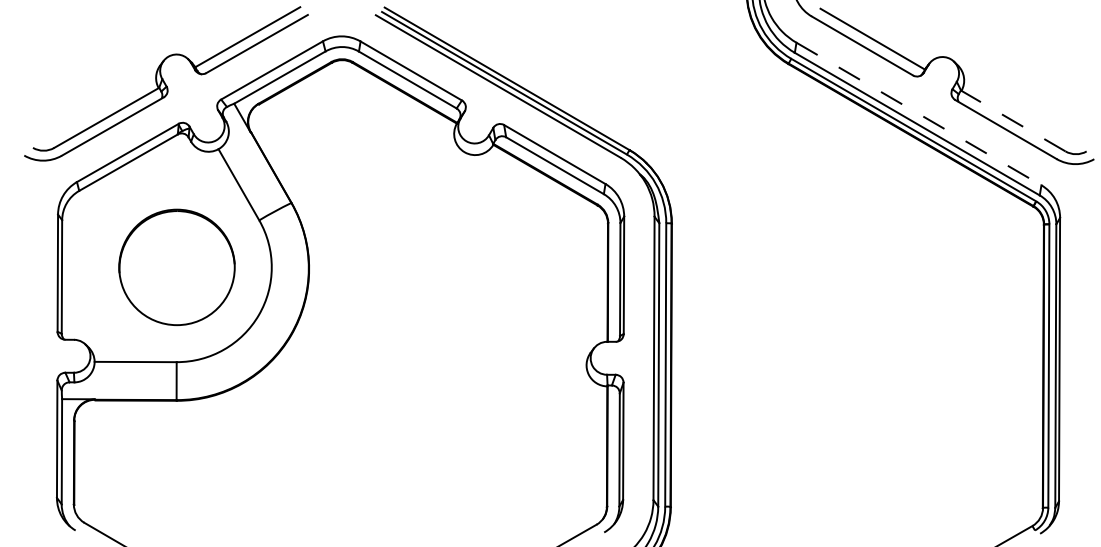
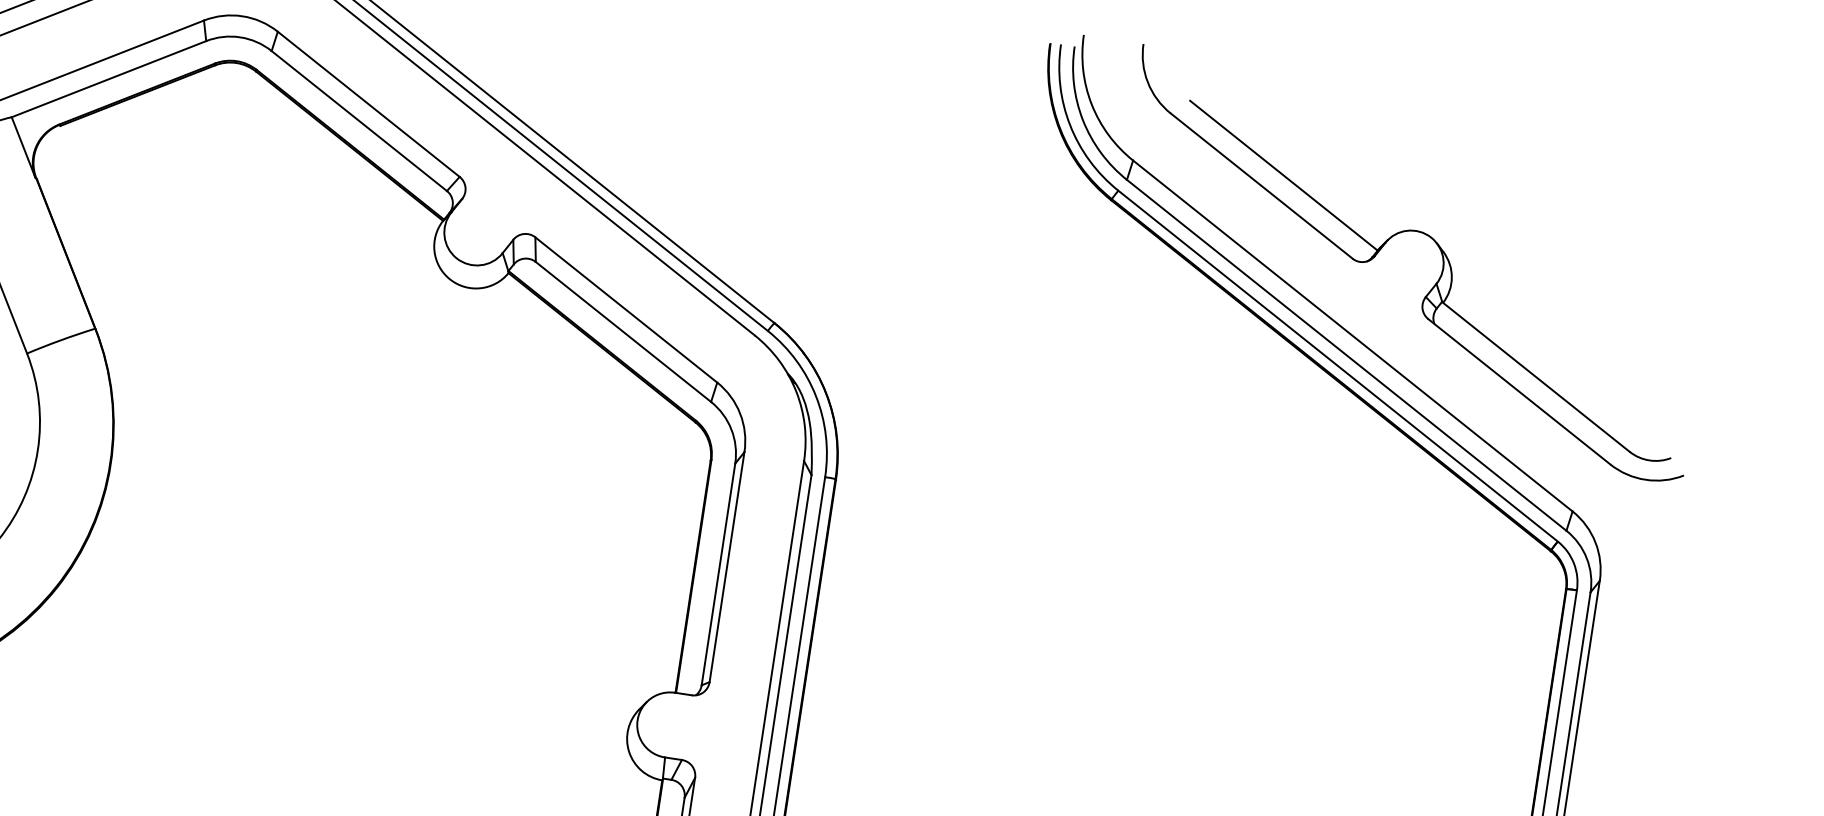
line: (918, 114) -> (1351, 336), dashed -> solid
line: (1012, 120) -> (1534, 375), dashed -> solid

